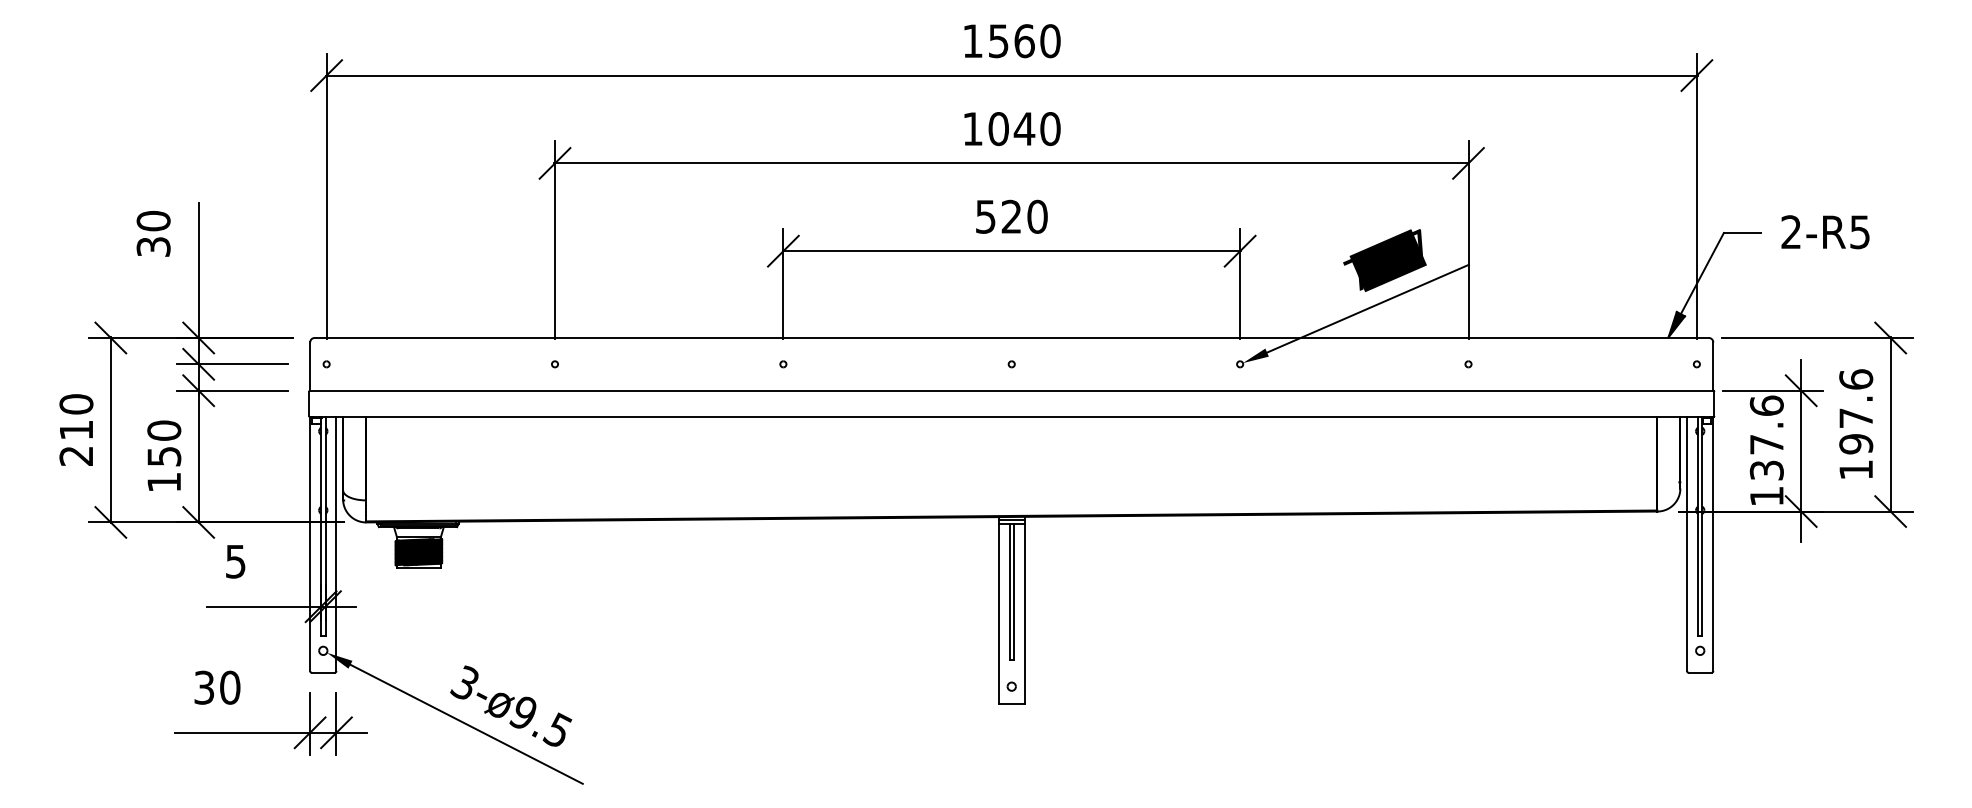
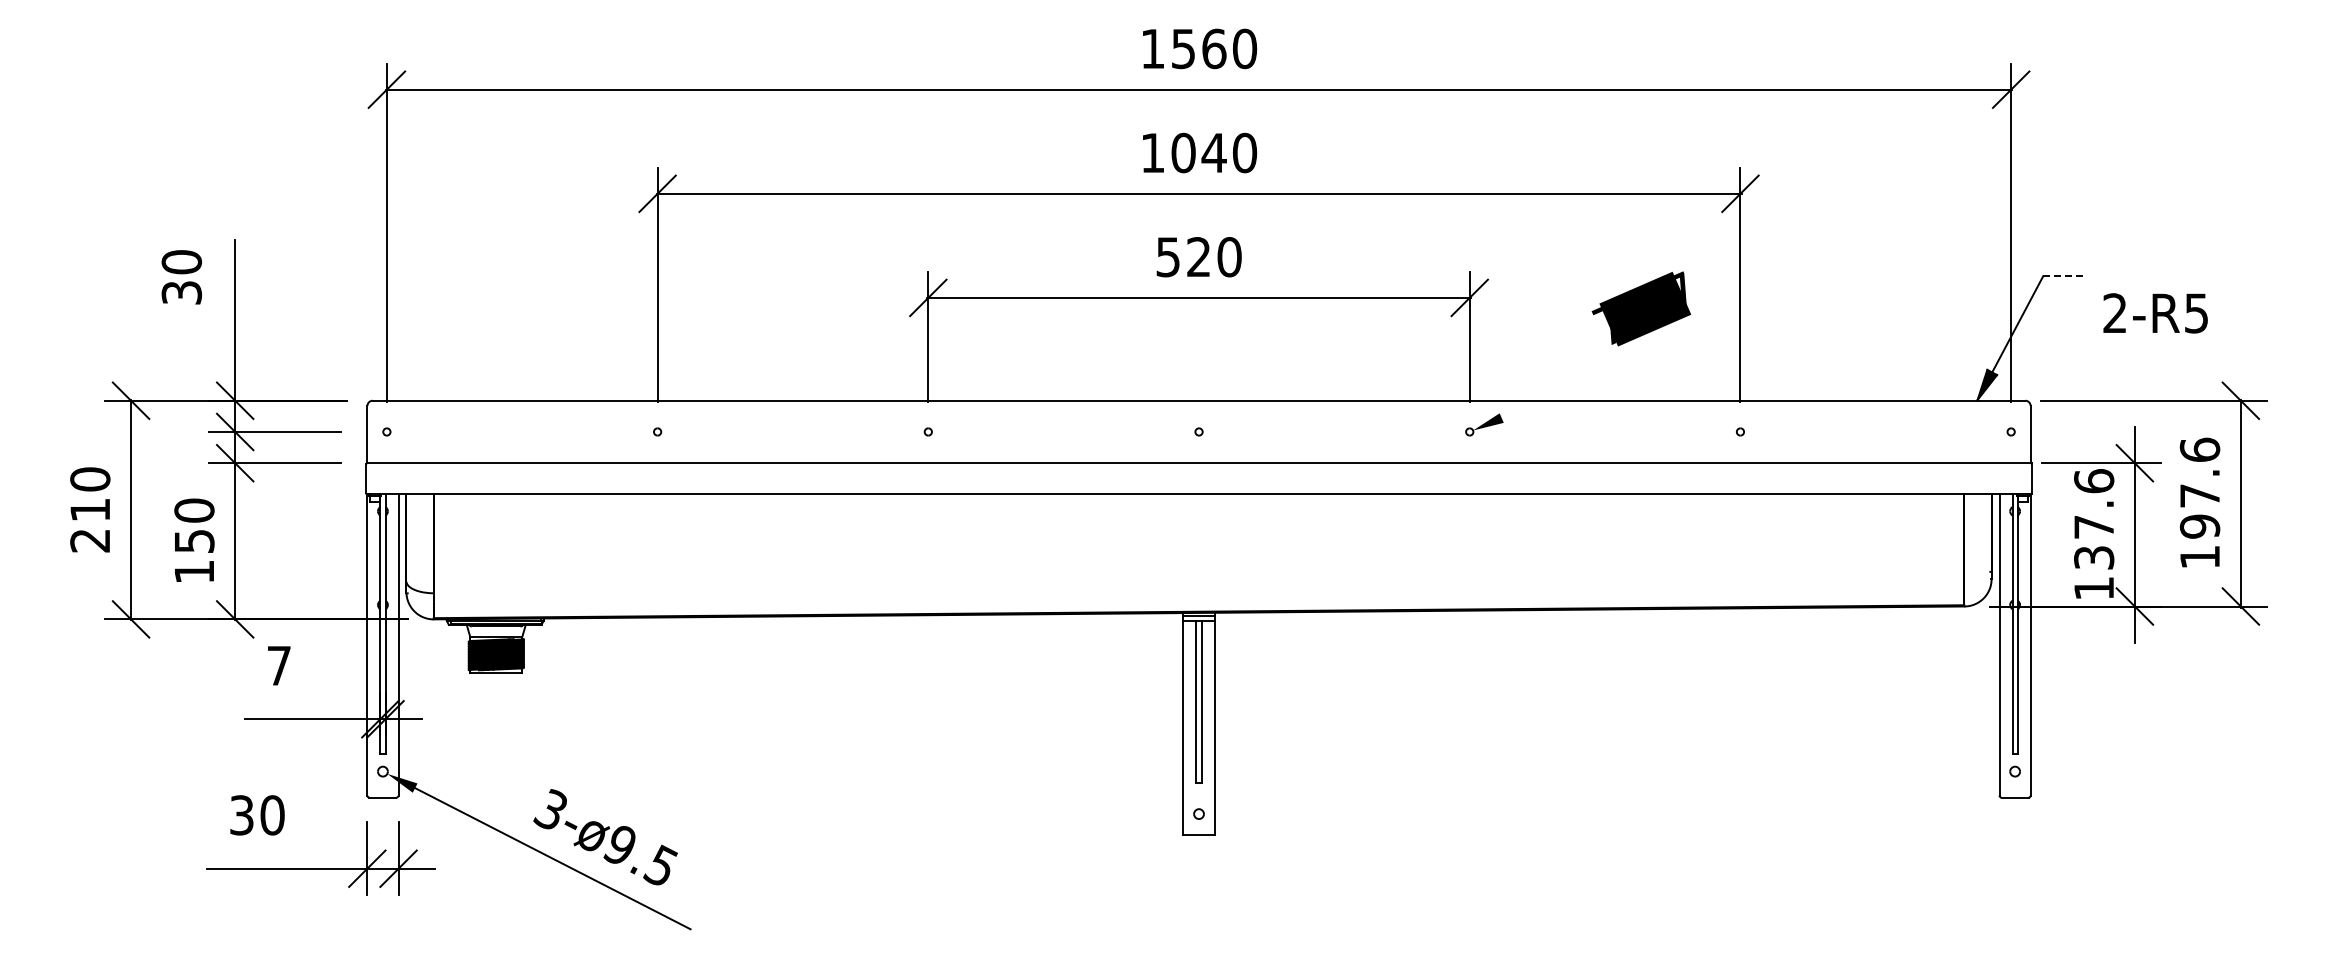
text: (1825, 232) -> (2155, 313), moved
line: (1741, 233) -> (2064, 276), solid -> dashed
line: (1368, 308) -> (1621, 365), removed
text: (235, 562) -> (278, 666), 5 -> 7

